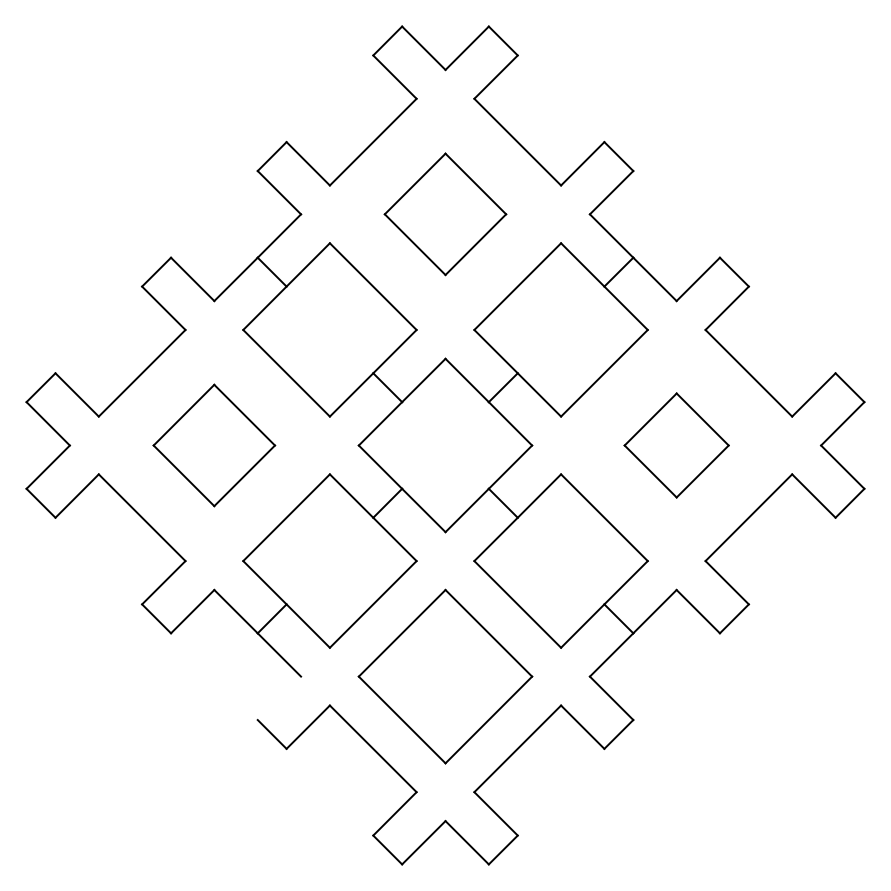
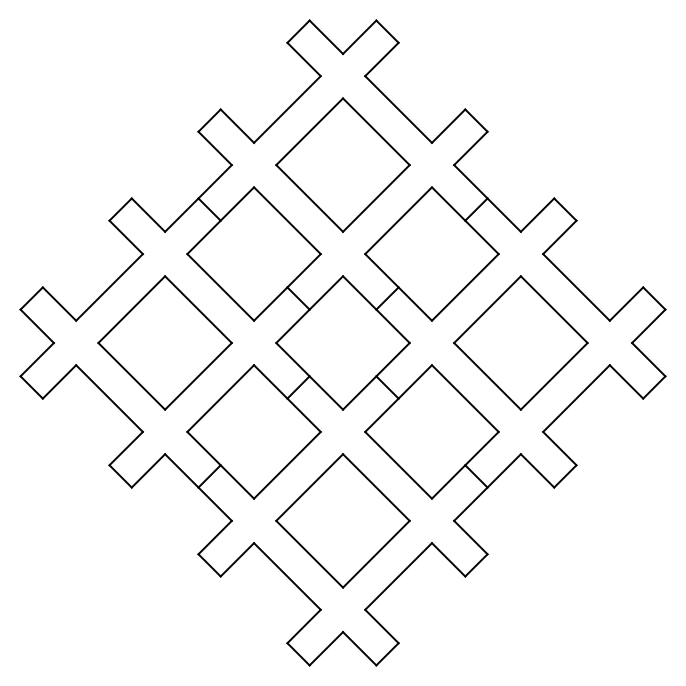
part: (444, 213) -> (342, 164), size x1.43
part: (213, 444) -> (164, 342), size x1.43
part: (676, 444) -> (520, 342), size x1.67
line: (278, 698) -> (214, 537), added

